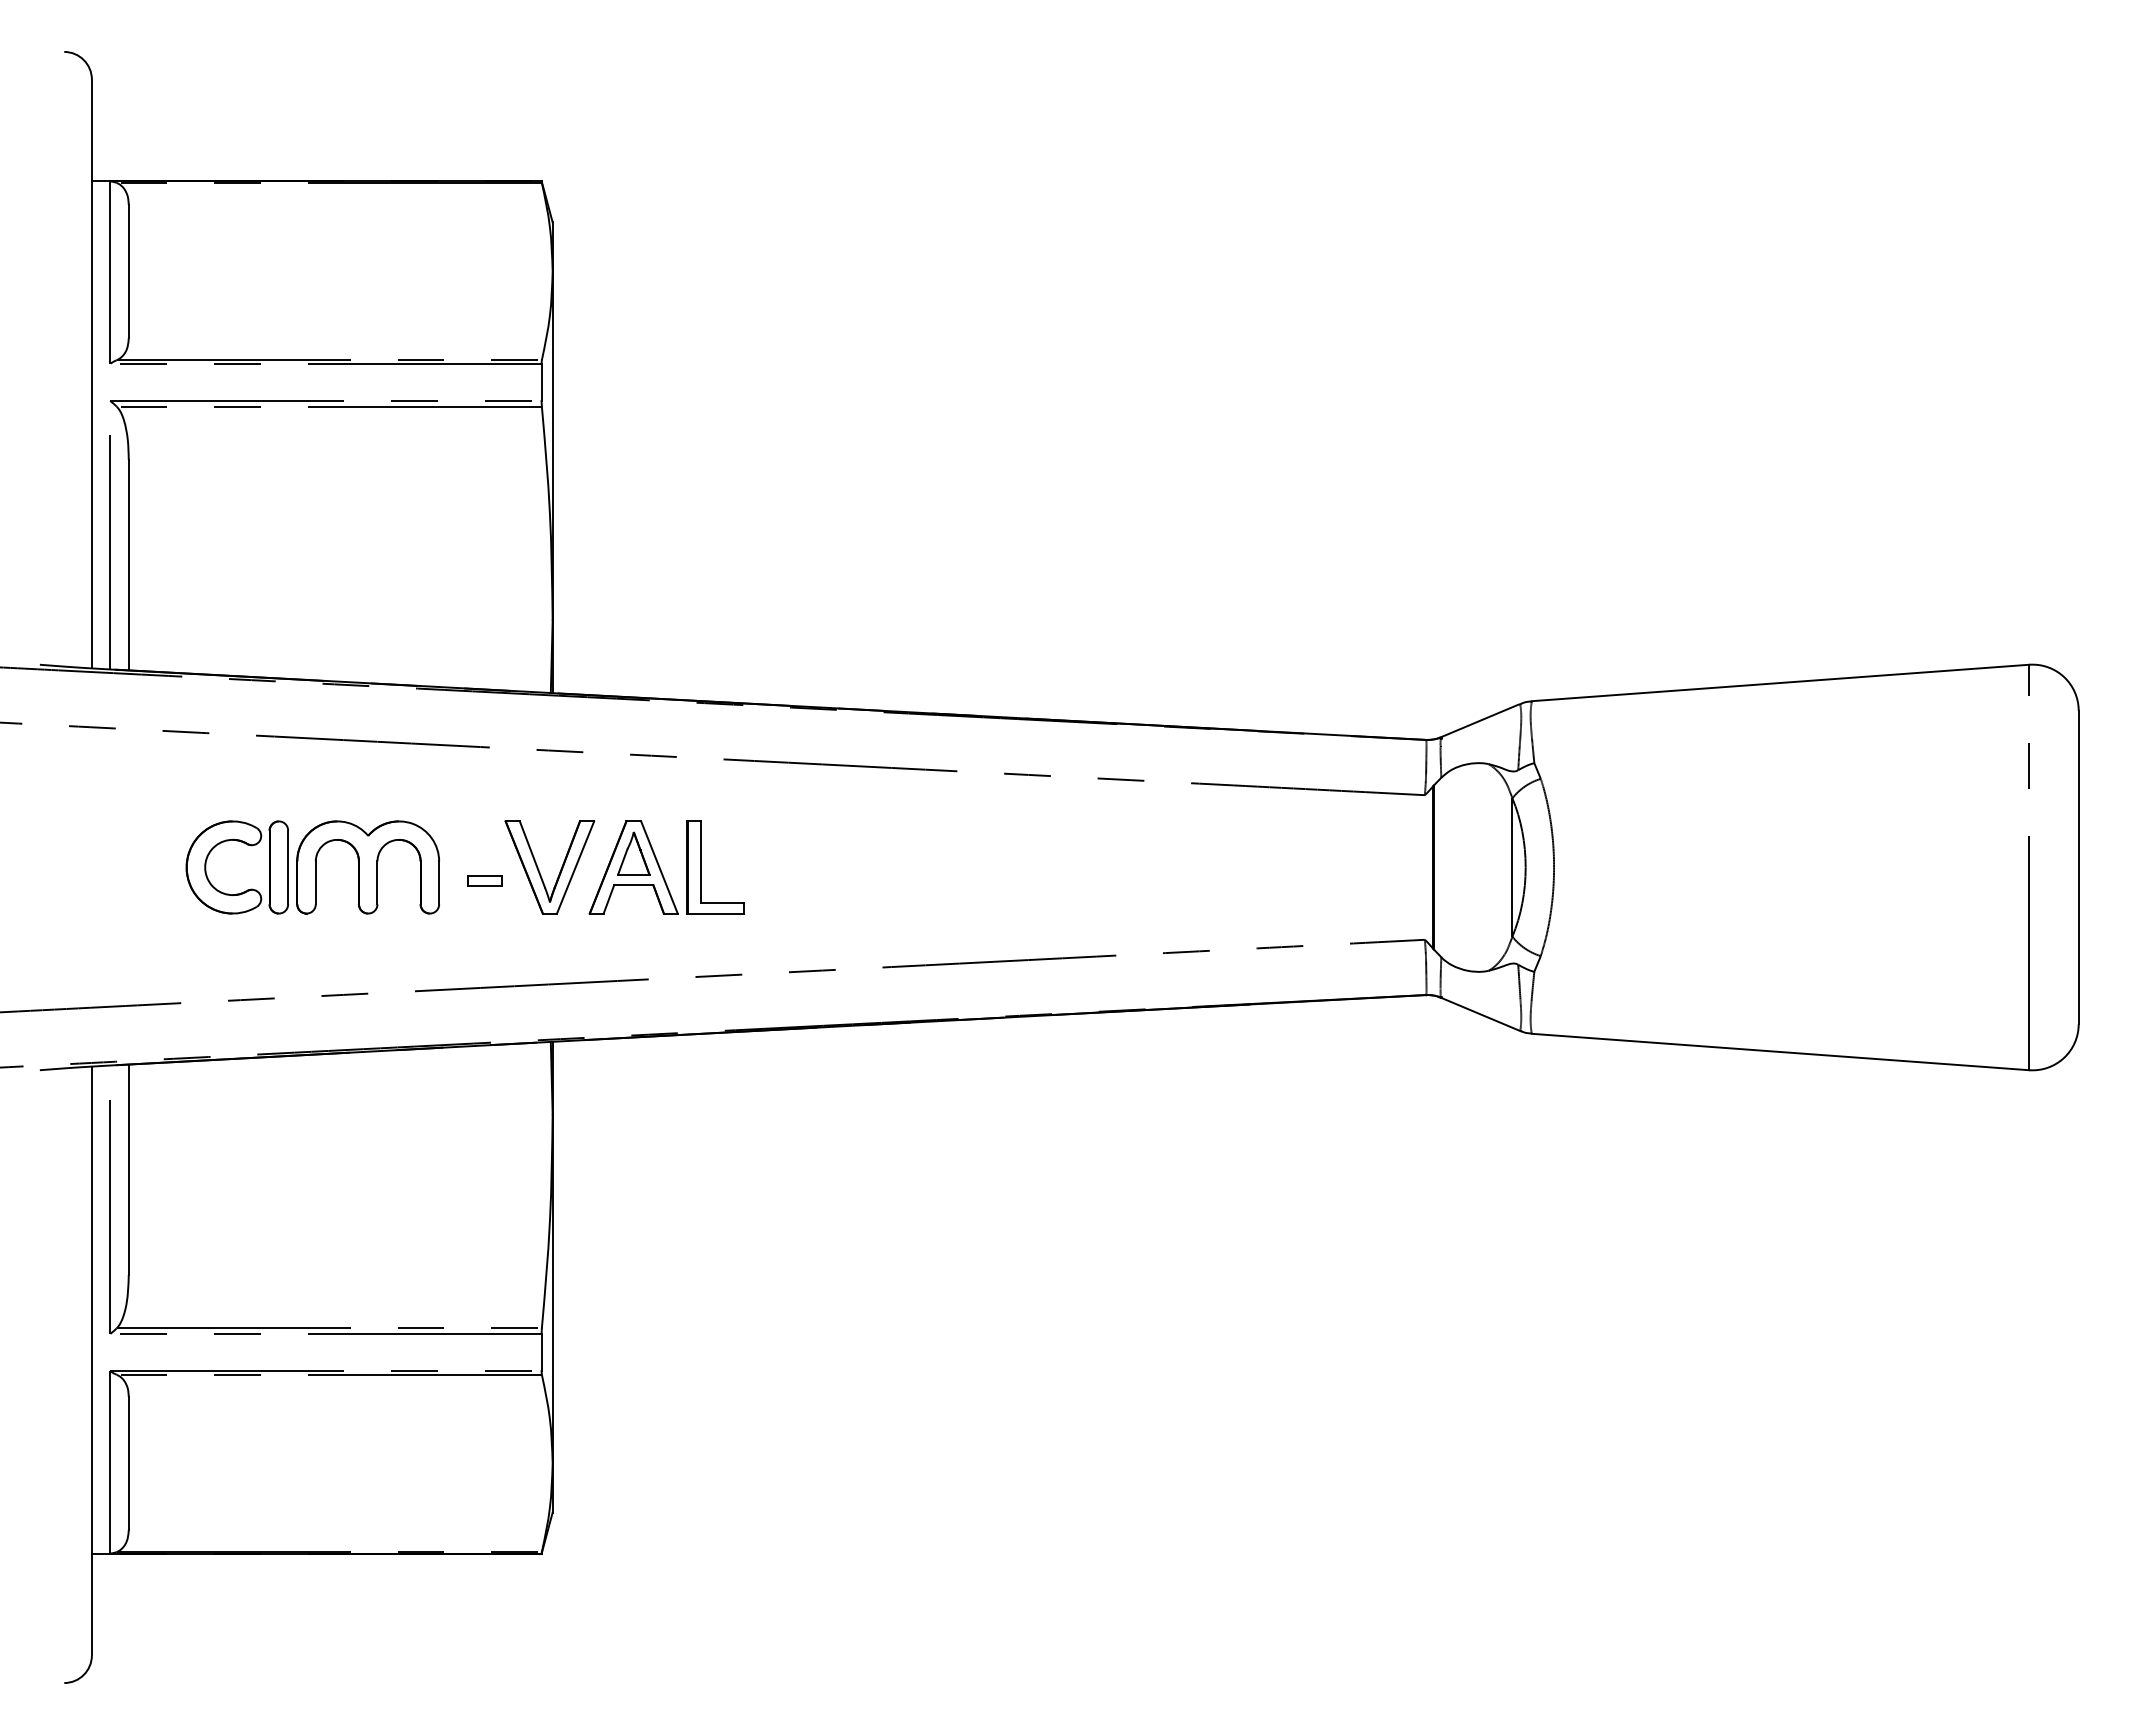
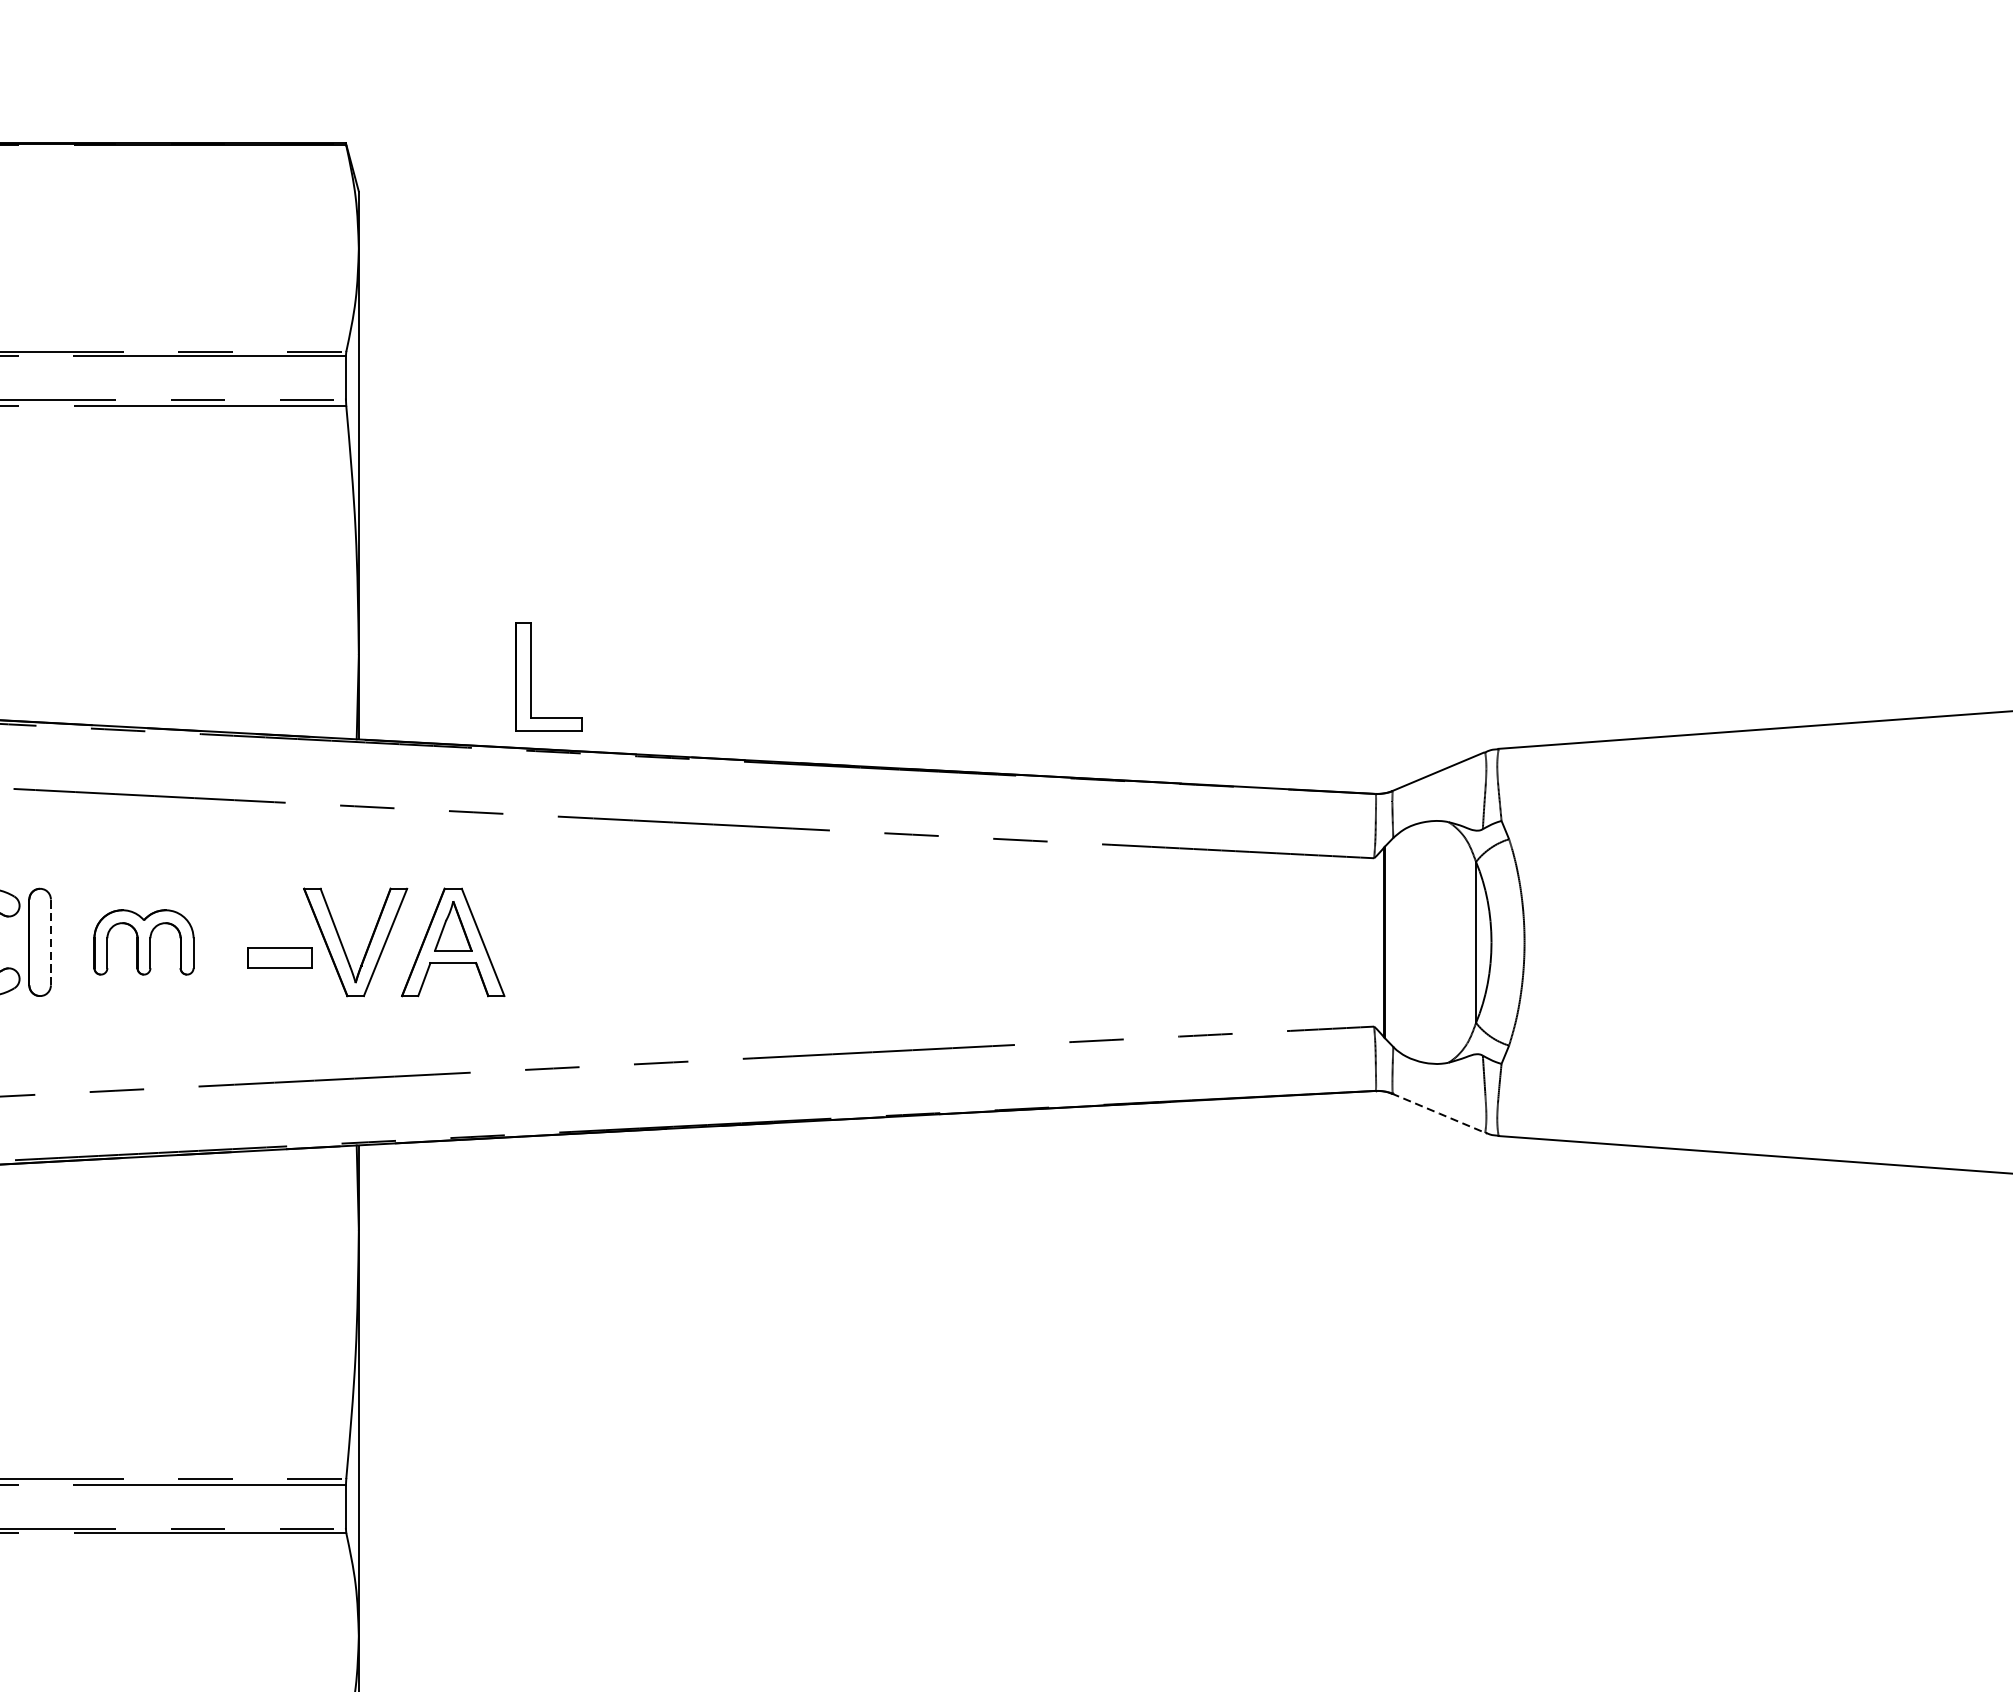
line: (288, 867) -> (51, 942), solid -> dashed
part: (367, 867) -> (143, 942), size x0.6
part: (701, 867) -> (532, 677), moved
part: (484, 880) -> (279, 957), size x1.6
line: (1480, 1014) -> (1438, 1113), solid -> dashed

